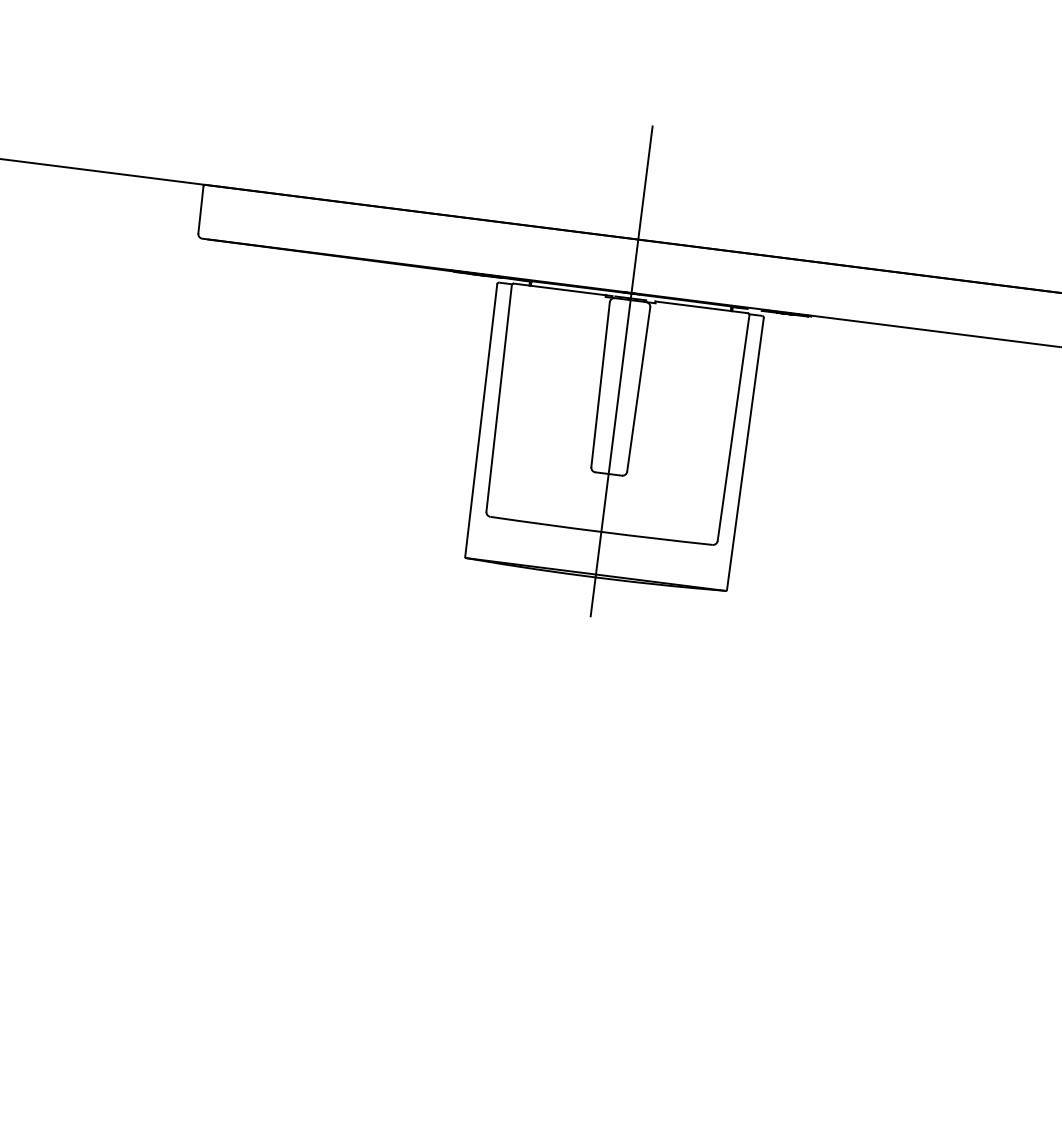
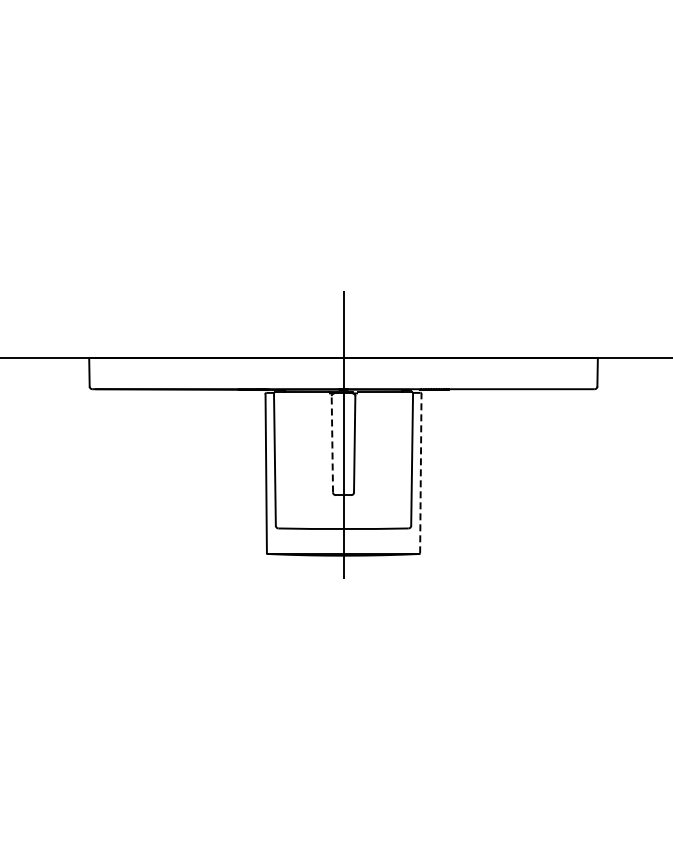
line: (600, 383) -> (332, 443), solid -> dashed
line: (744, 453) -> (420, 473), solid -> dashed

